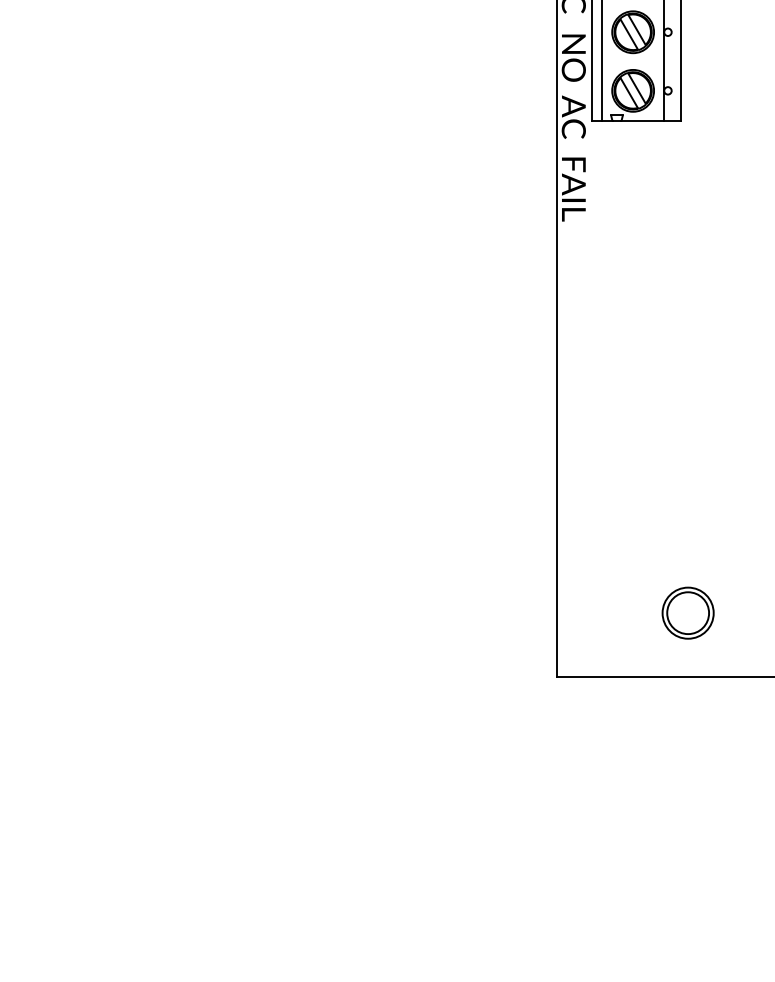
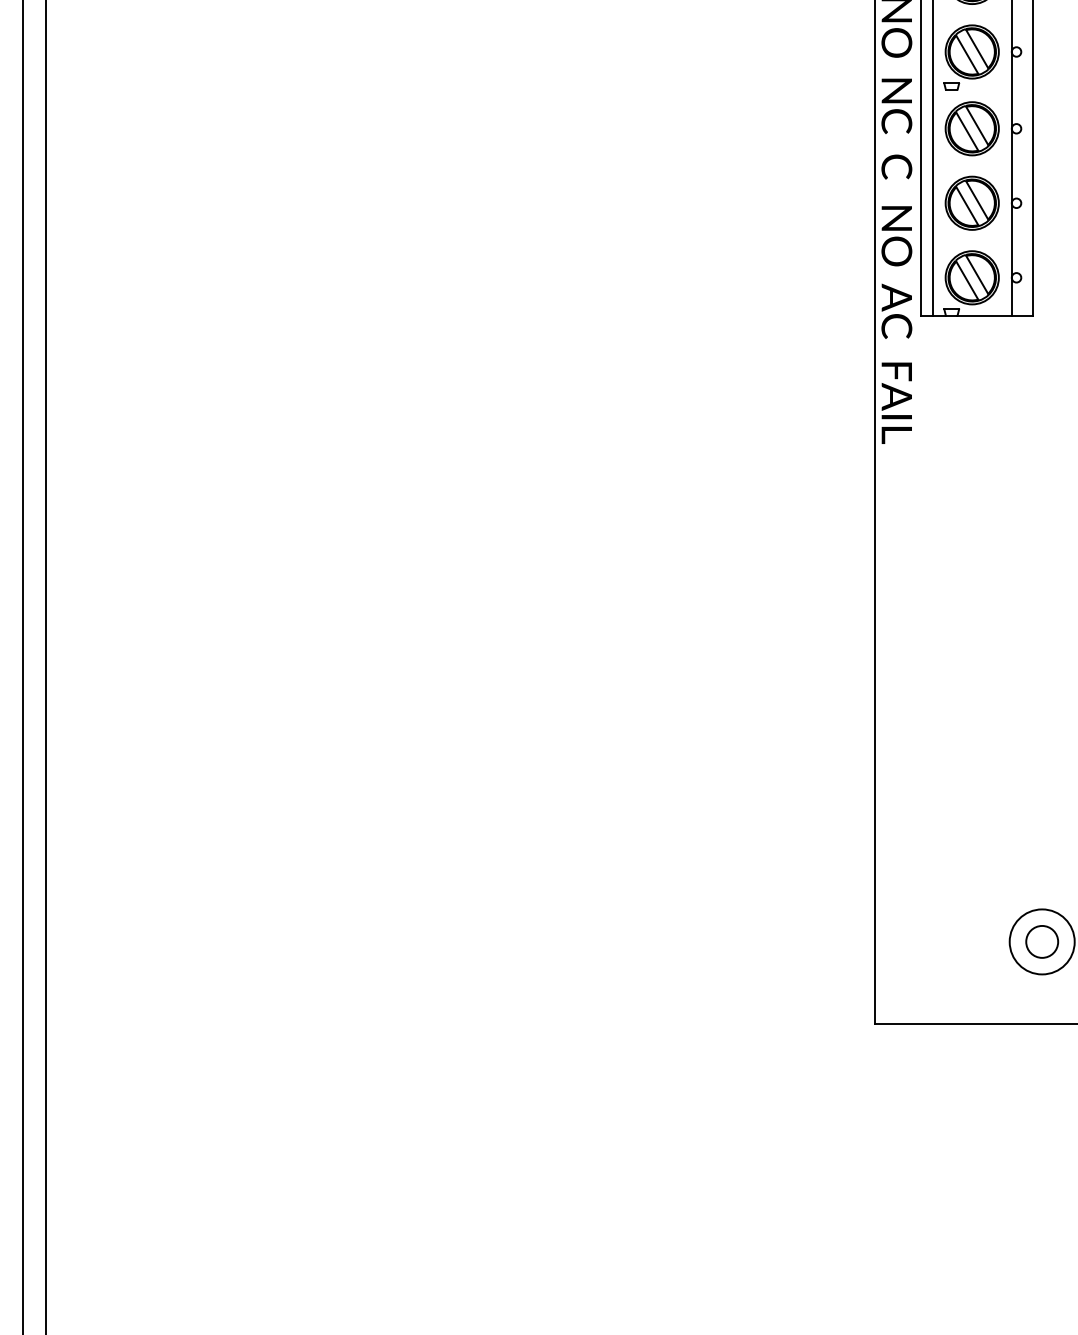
circle: (687, 612) -> (1041, 941), size x0.6

